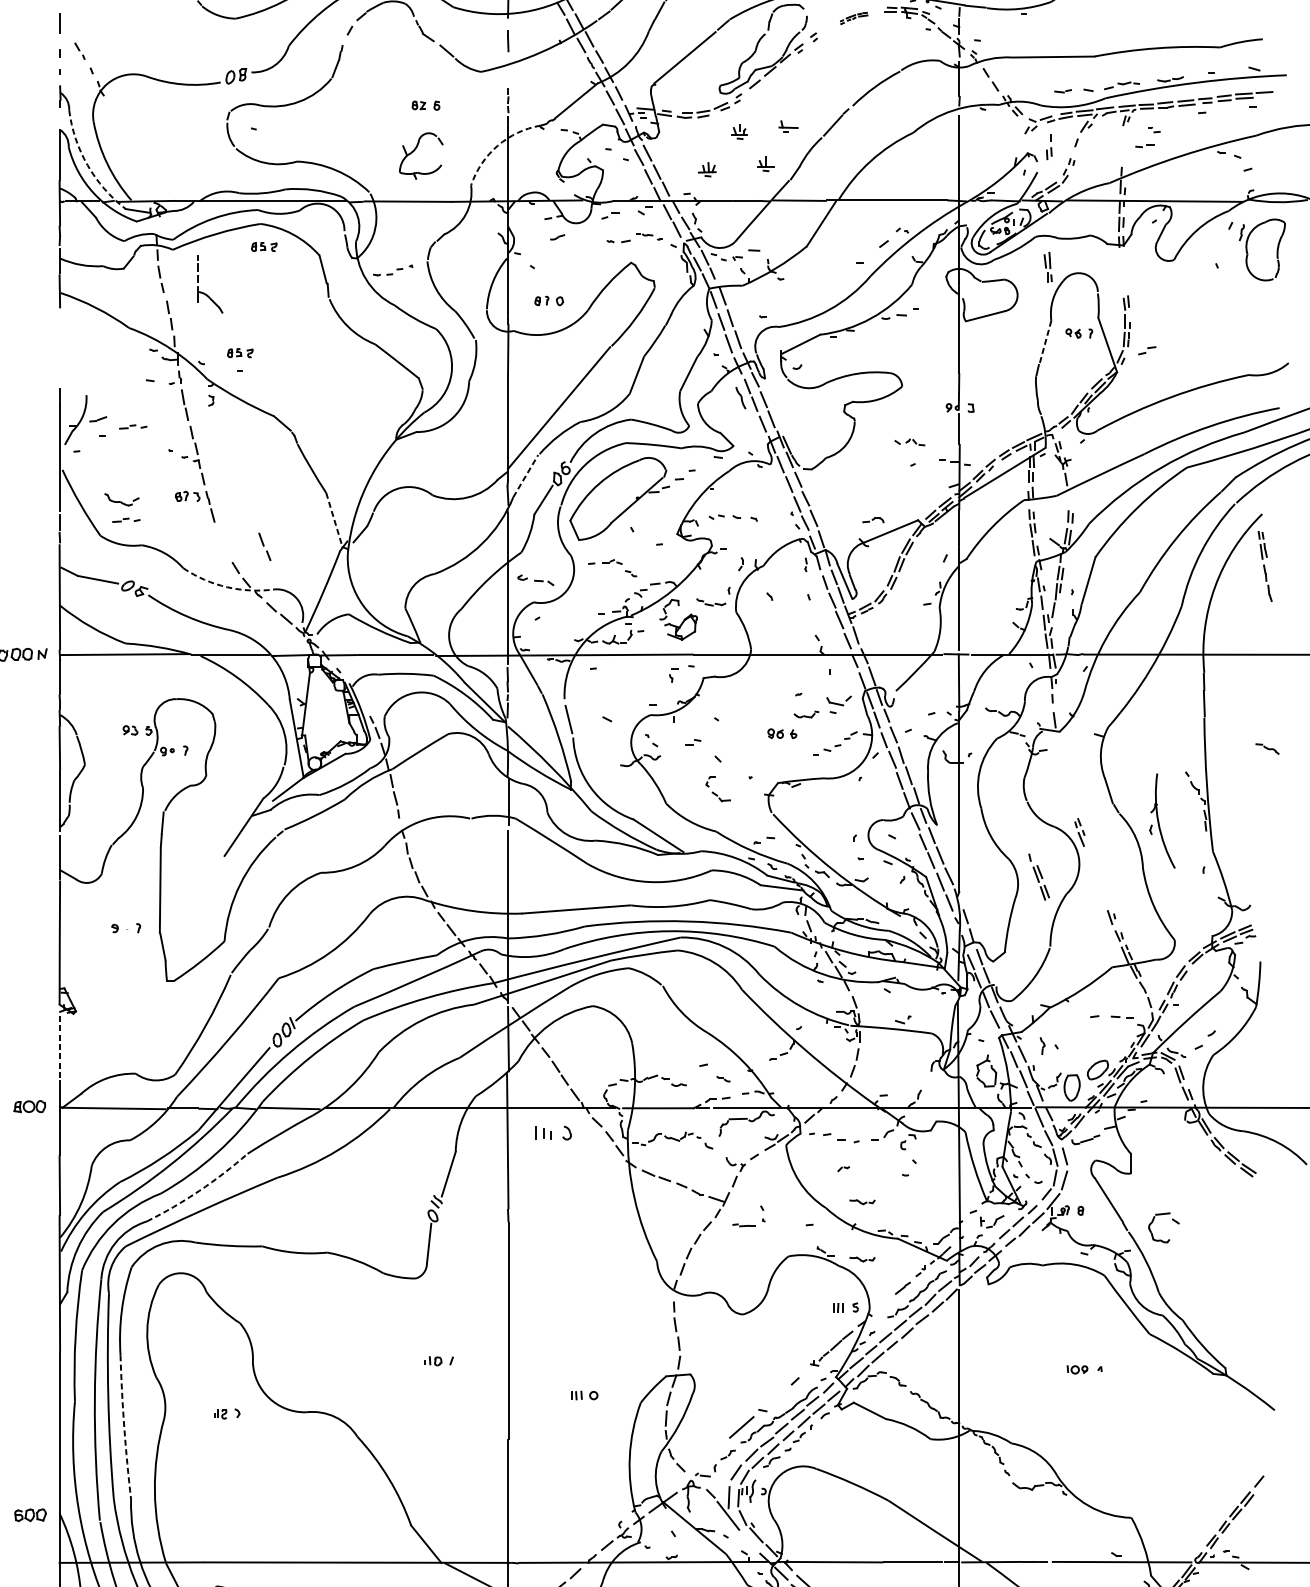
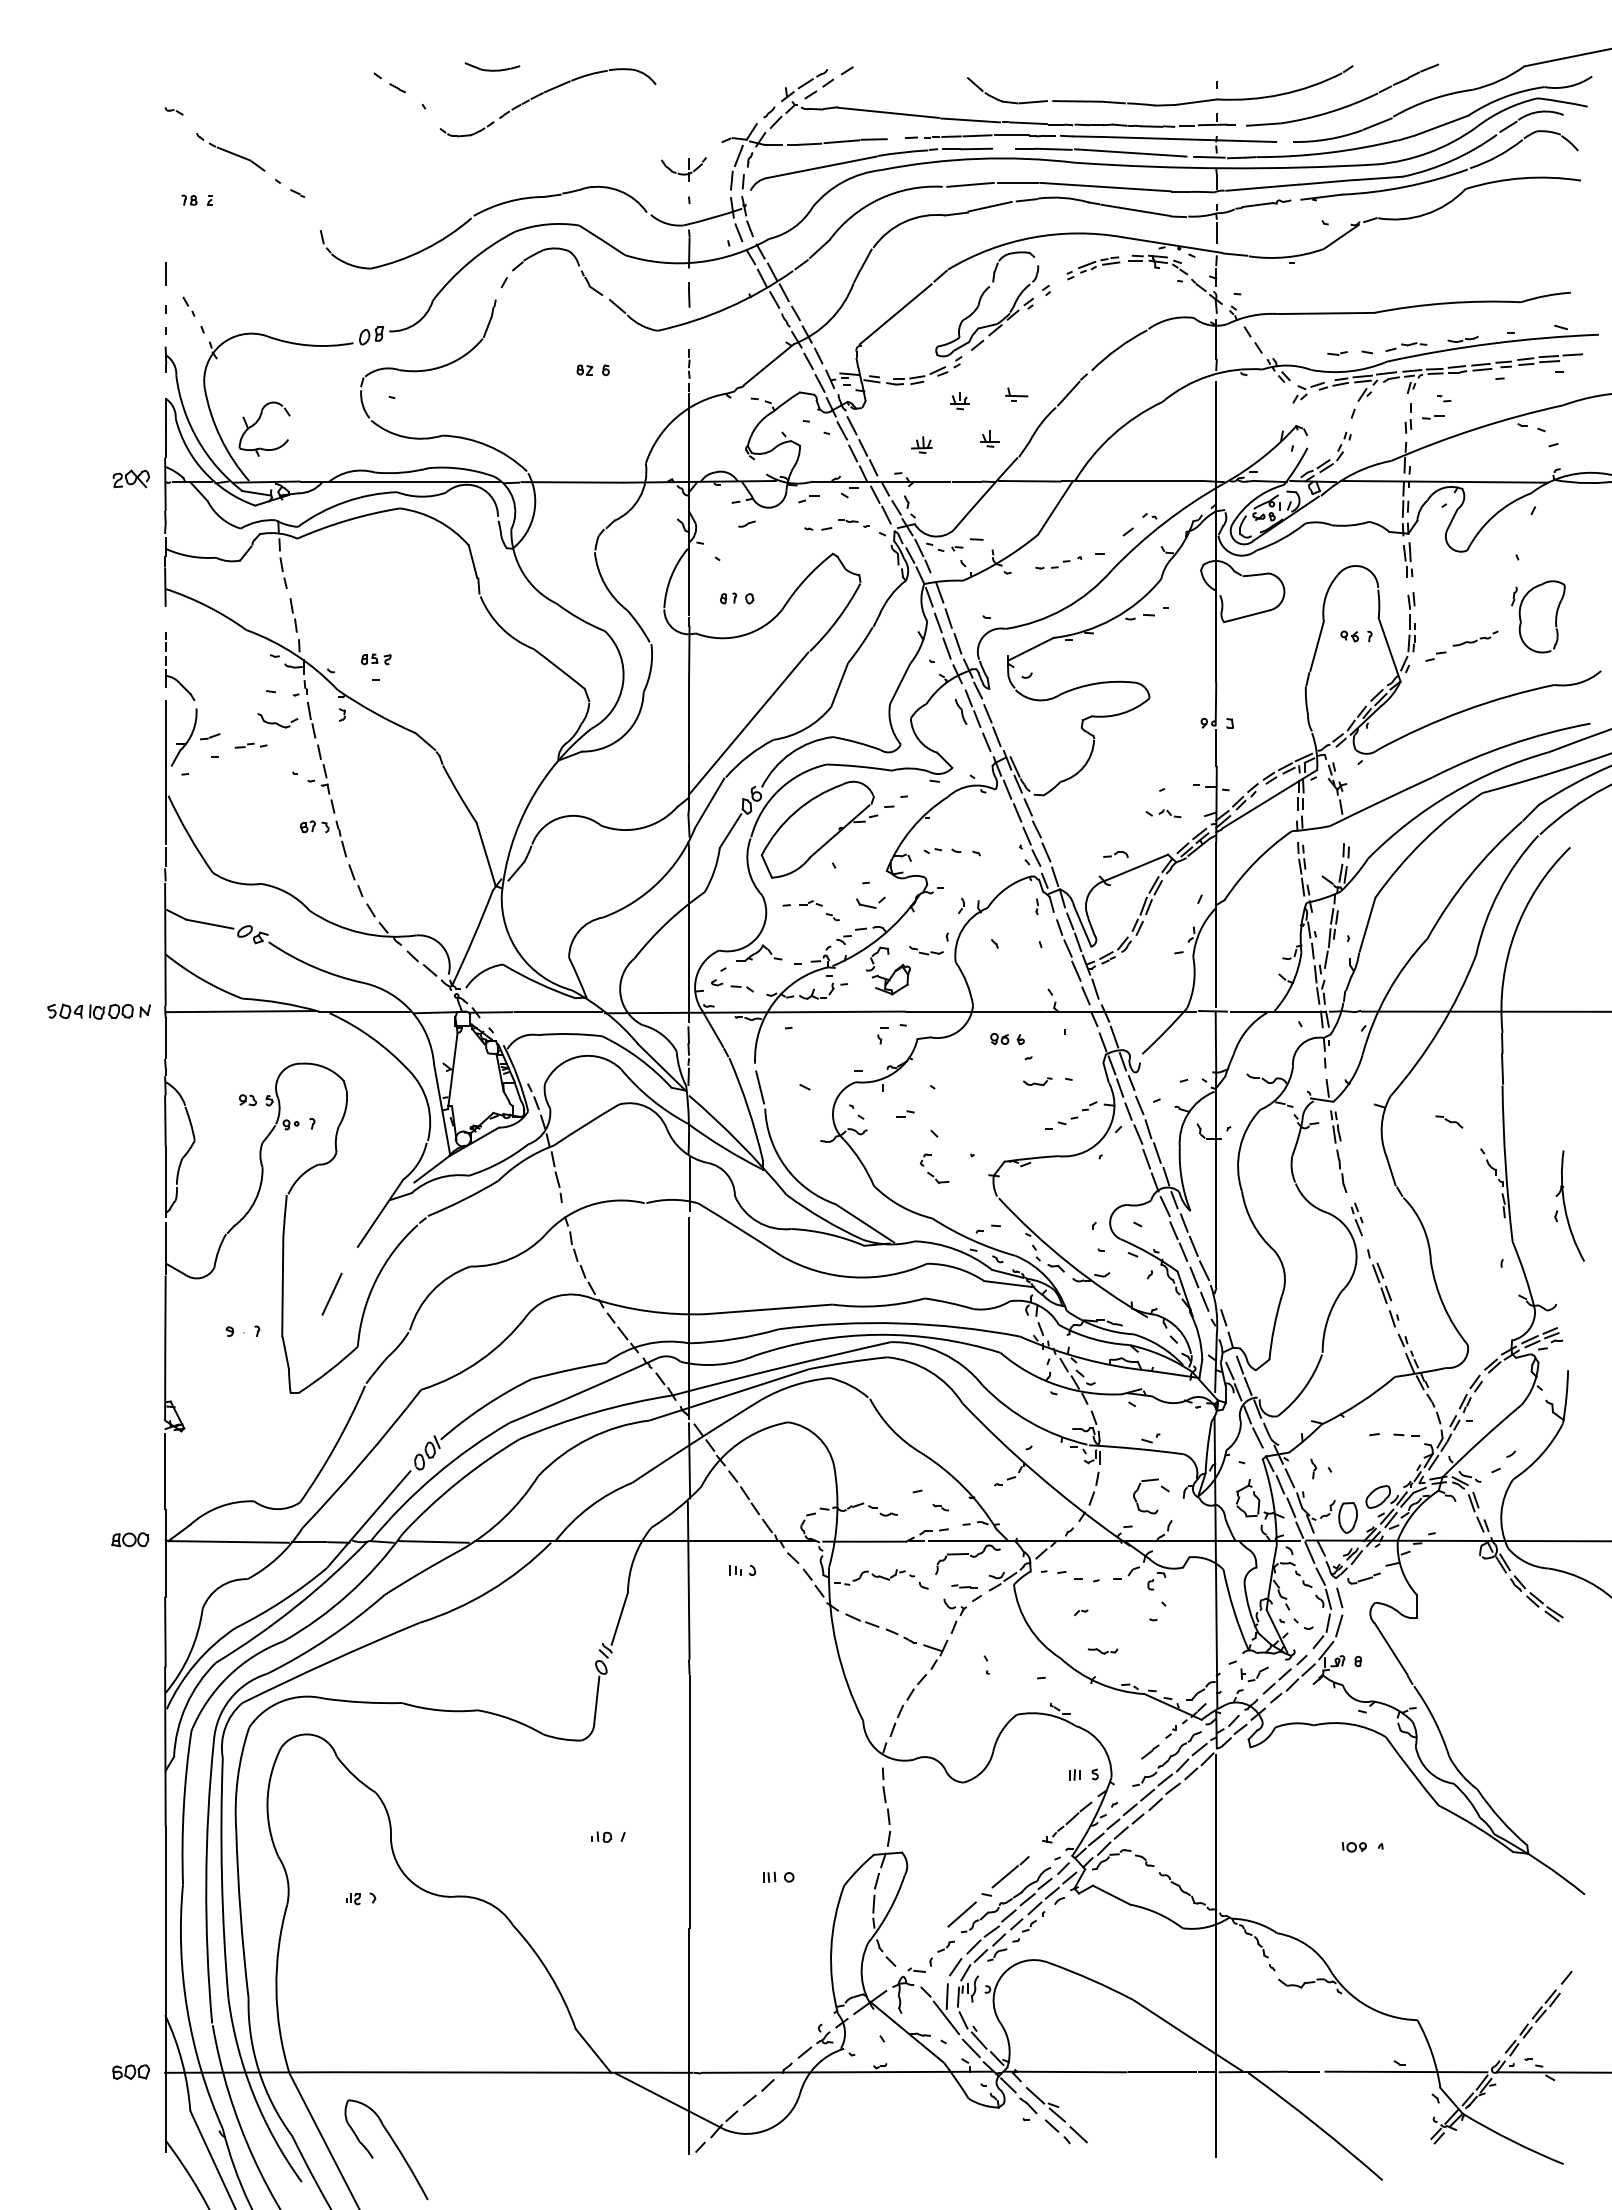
part: (854, 18) -> (1093, 268), size x1.67
arc: (497, 146) -> (676, 417), dashed -> solid
part: (1049, 146) -> (1408, 418), moved
part: (416, 149) -> (258, 421), moved
arc: (87, 164) -> (197, 439), dashed -> solid
part: (29, 198) -> (130, 478), added
part: (263, 247) -> (403, 535), removed
part: (1277, 249) -> (1555, 616), moved
part: (1048, 266) -> (1408, 559), moved
part: (392, 270) -> (1058, 562), moved
part: (205, 293) -> (174, 677), moved
part: (1181, 335) -> (1475, 638), added
line: (1045, 342) -> (1317, 646), dashed -> solid
part: (909, 442) -> (1163, 813), moved
line: (525, 476) -> (709, 803), dashed -> solid
part: (121, 499) -> (277, 720), moved
part: (125, 520) -> (242, 854), removed
line: (334, 520) -> (486, 854), dashed -> solid
part: (264, 546) -> (355, 880), moved
part: (1265, 566) -> (1338, 1151), moved
part: (535, 580) -> (732, 985), moved
arc: (226, 586) -> (360, 932), dashed -> solid
part: (568, 604) -> (759, 952), added
part: (838, 700) -> (870, 902), moved
part: (782, 734) -> (1007, 1039), moved
part: (1267, 748) -> (1449, 1121), moved
part: (1162, 820) -> (1569, 1205), moved
part: (1039, 877) -> (1379, 1276), moved
line: (202, 895) -> (331, 1293), added
line: (59, 1048) -> (165, 1471), dashed -> solid
part: (553, 1132) -> (742, 1569), size x0.62
arc: (199, 1191) -> (328, 1638), dashed -> solid
part: (1171, 1219) -> (1160, 1486), moved
part: (743, 1225) -> (964, 1586), moved
part: (862, 1259) -> (1103, 1718), removed
line: (778, 1394) -> (1004, 1876), added
arc: (124, 1427) -> (240, 1914), dashed -> solid
part: (29, 1514) -> (130, 2071), moved
line: (748, 1542) -> (970, 2048), added

